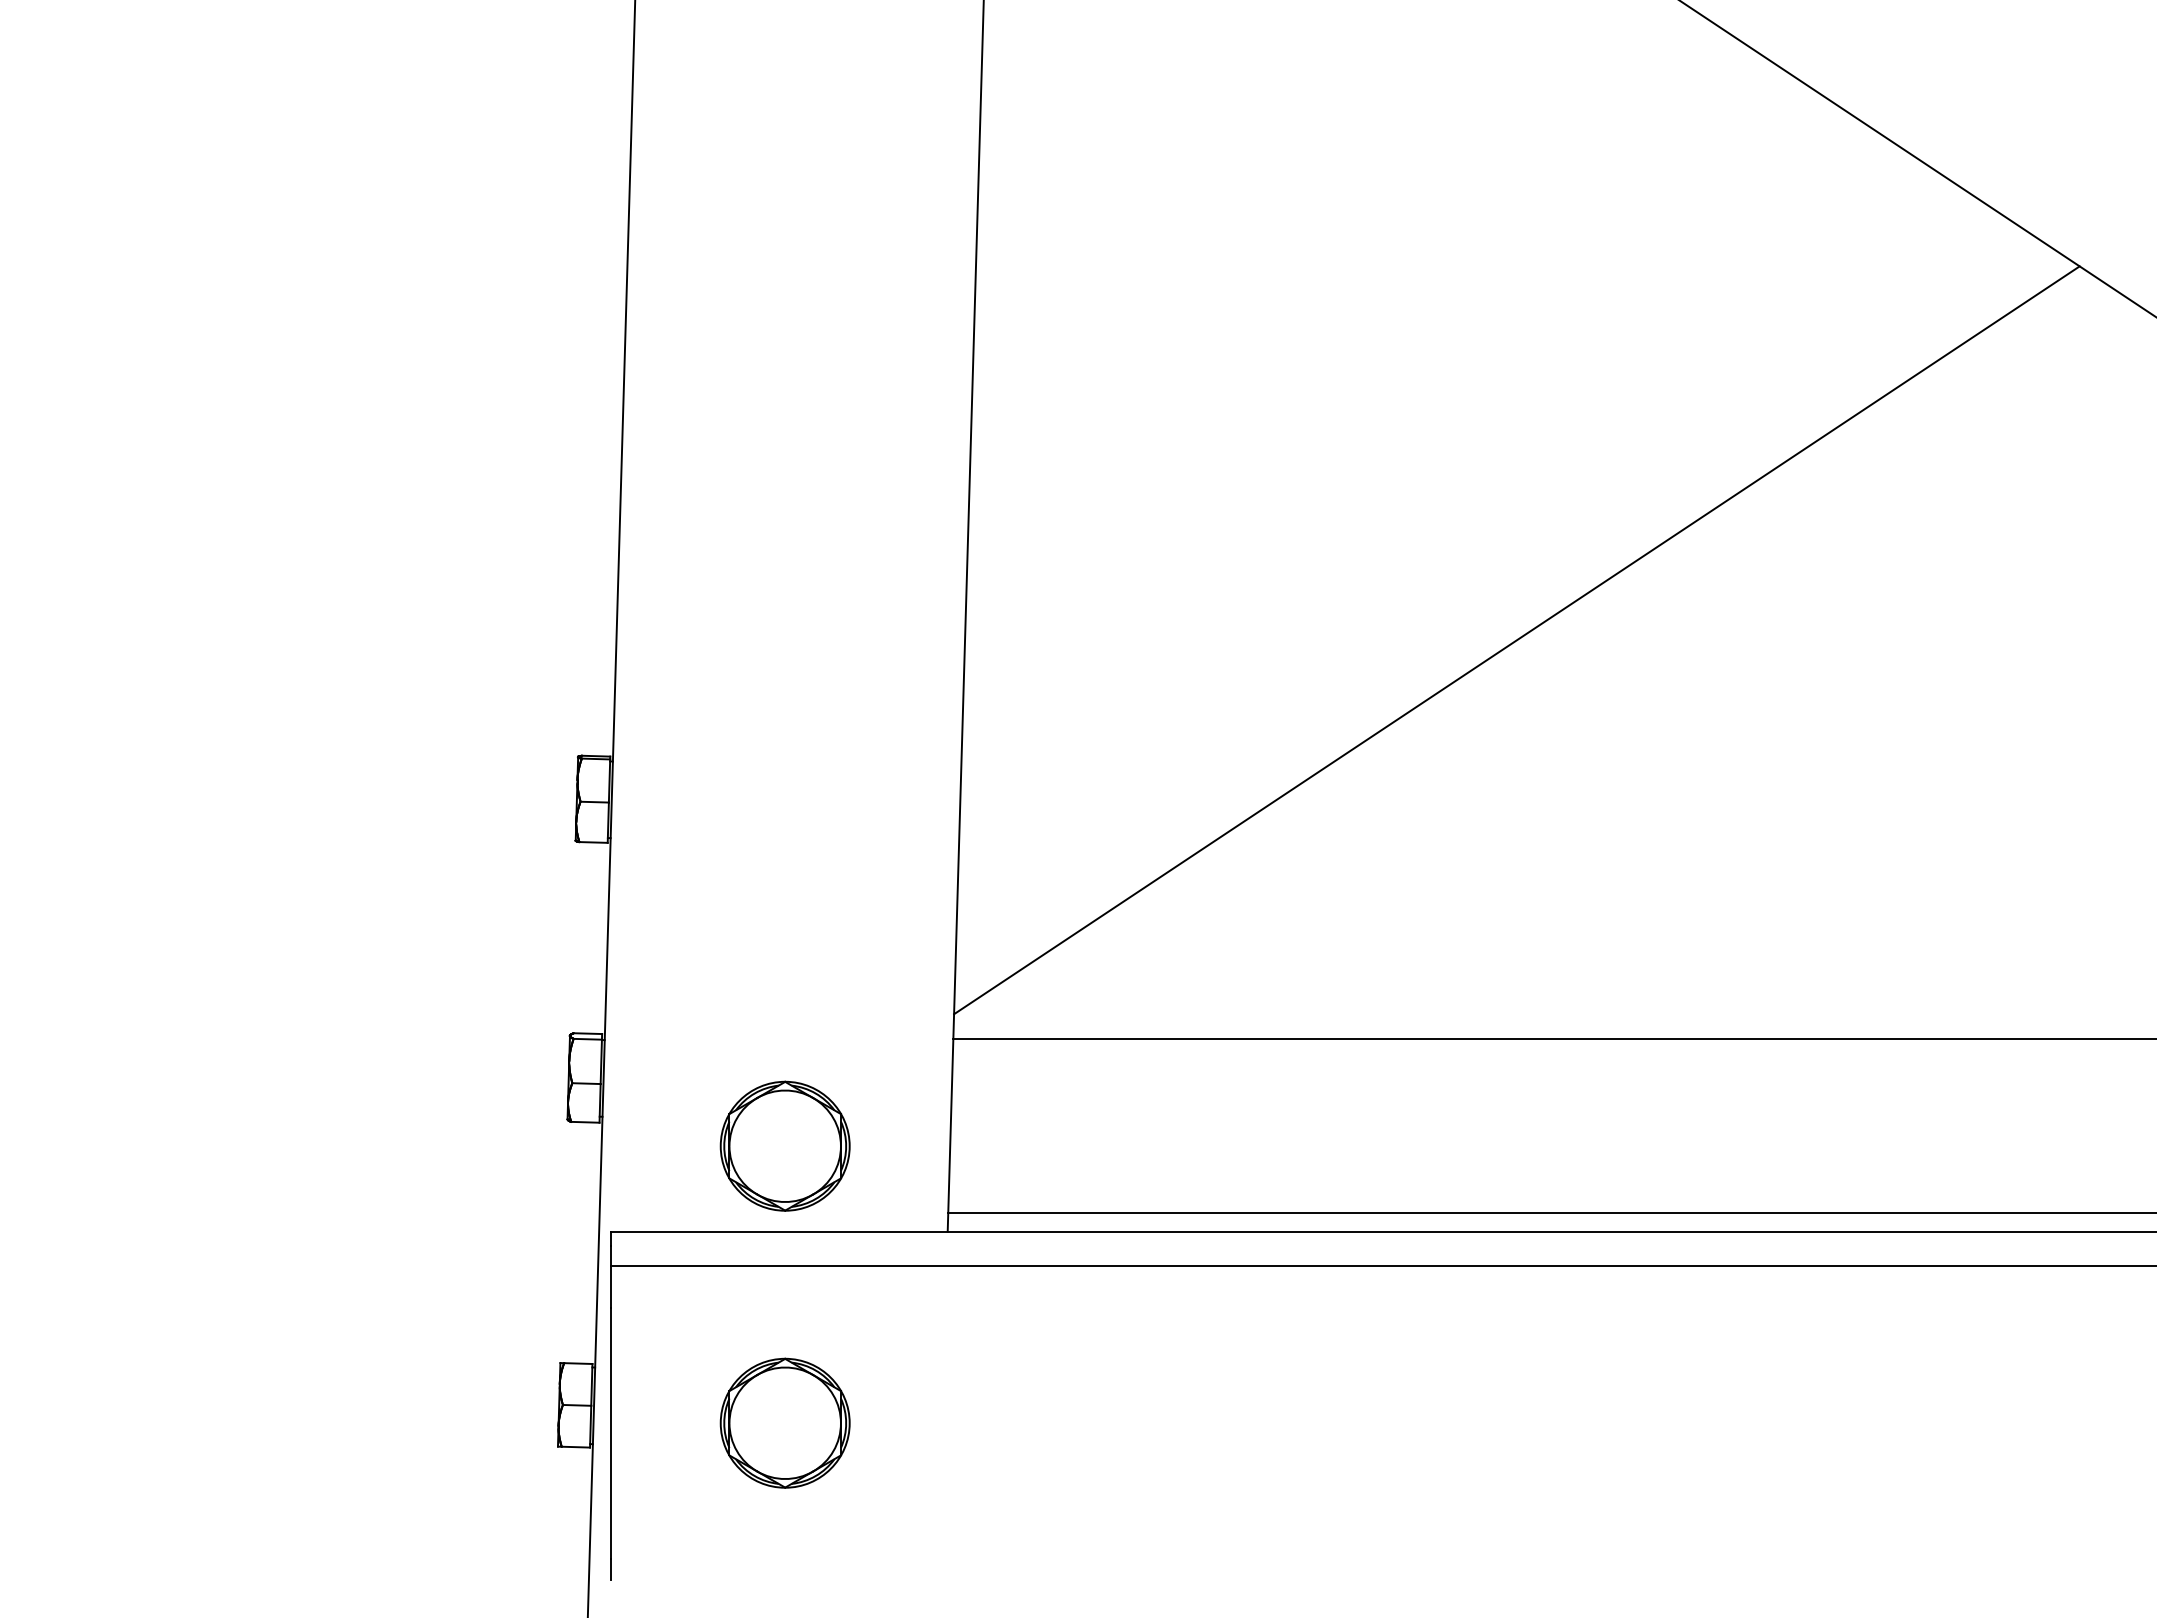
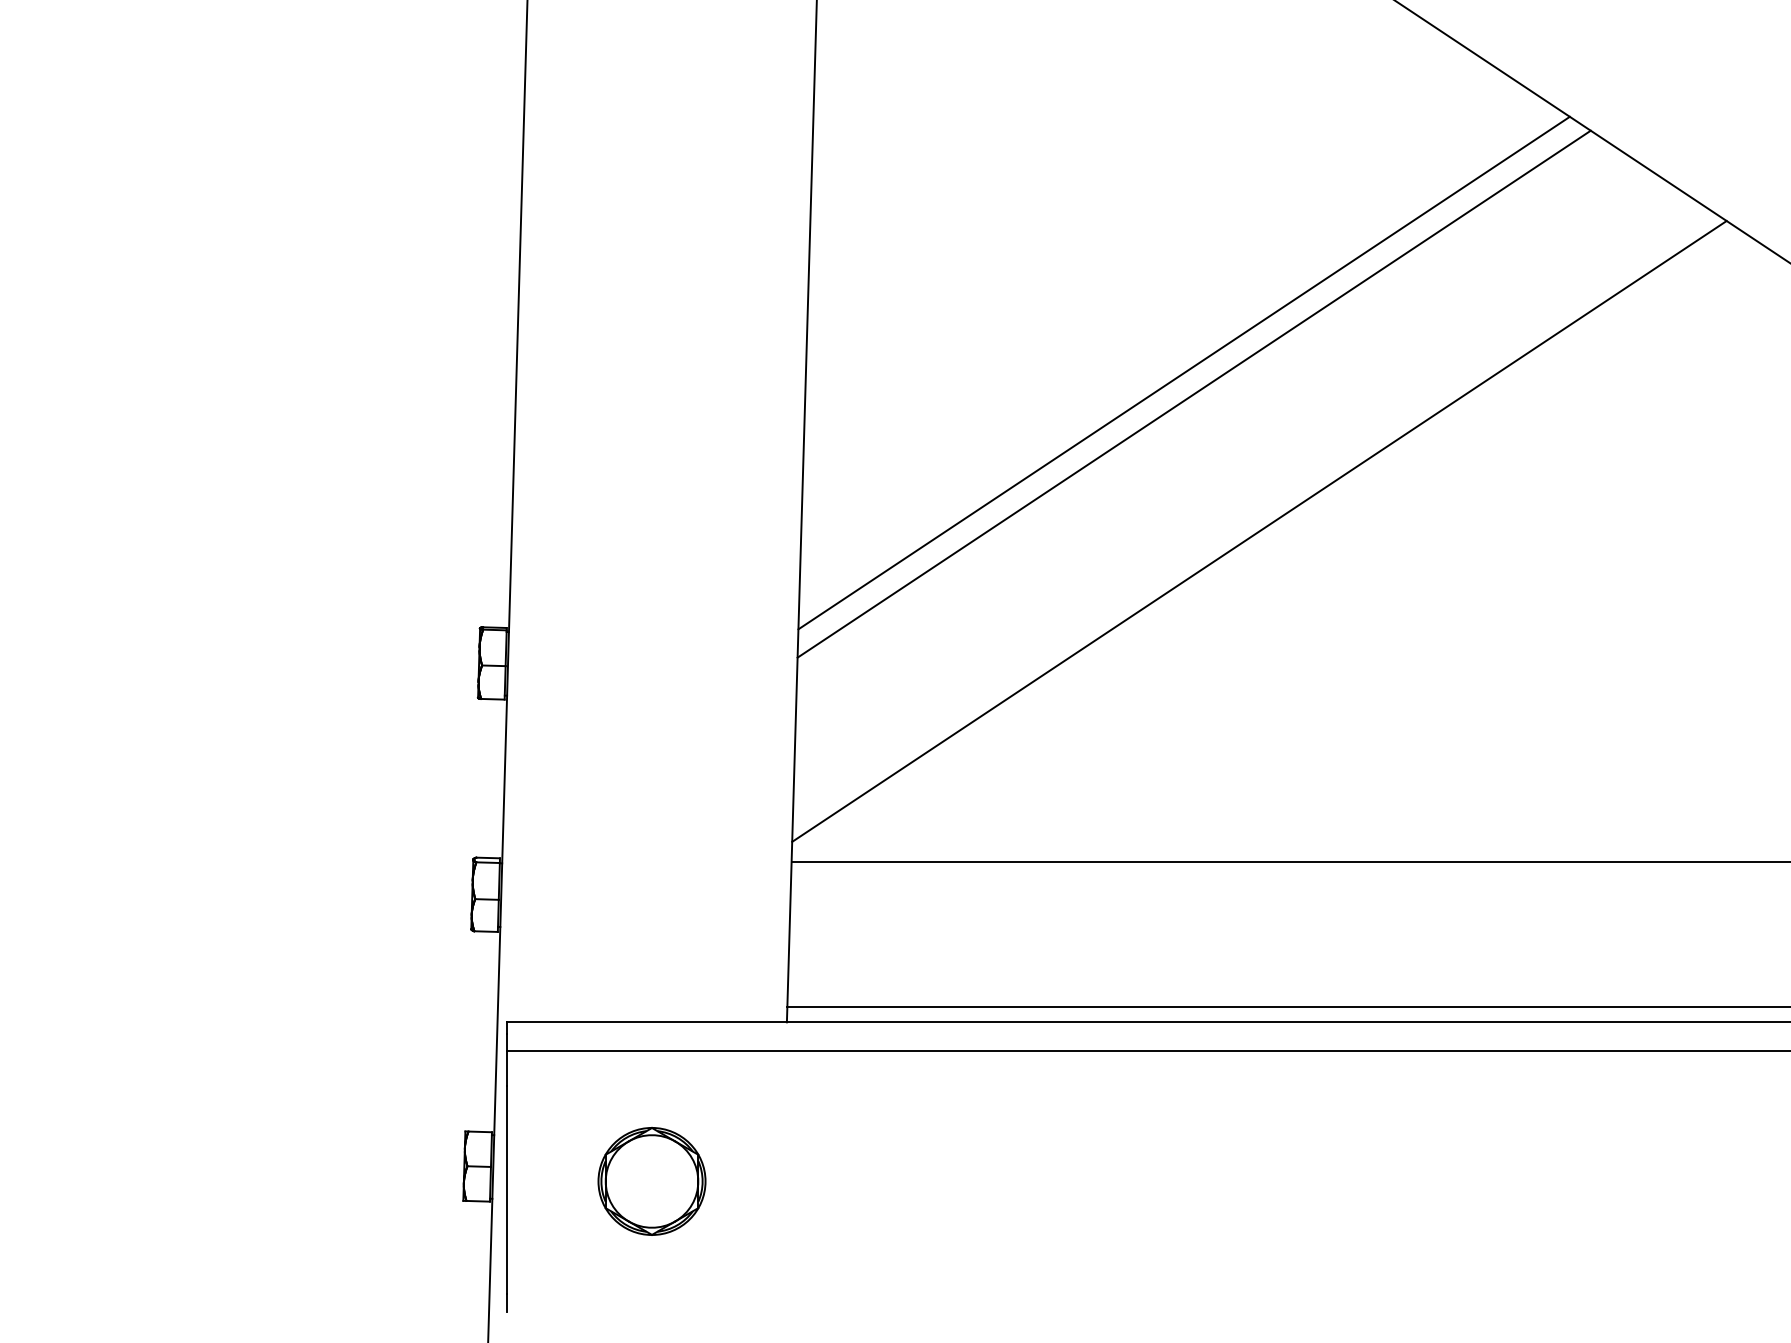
line: (1425, 449) -> (1183, 373), added
line: (1437, 474) -> (1193, 393), added
part: (784, 1145) -> (651, 950), removed

